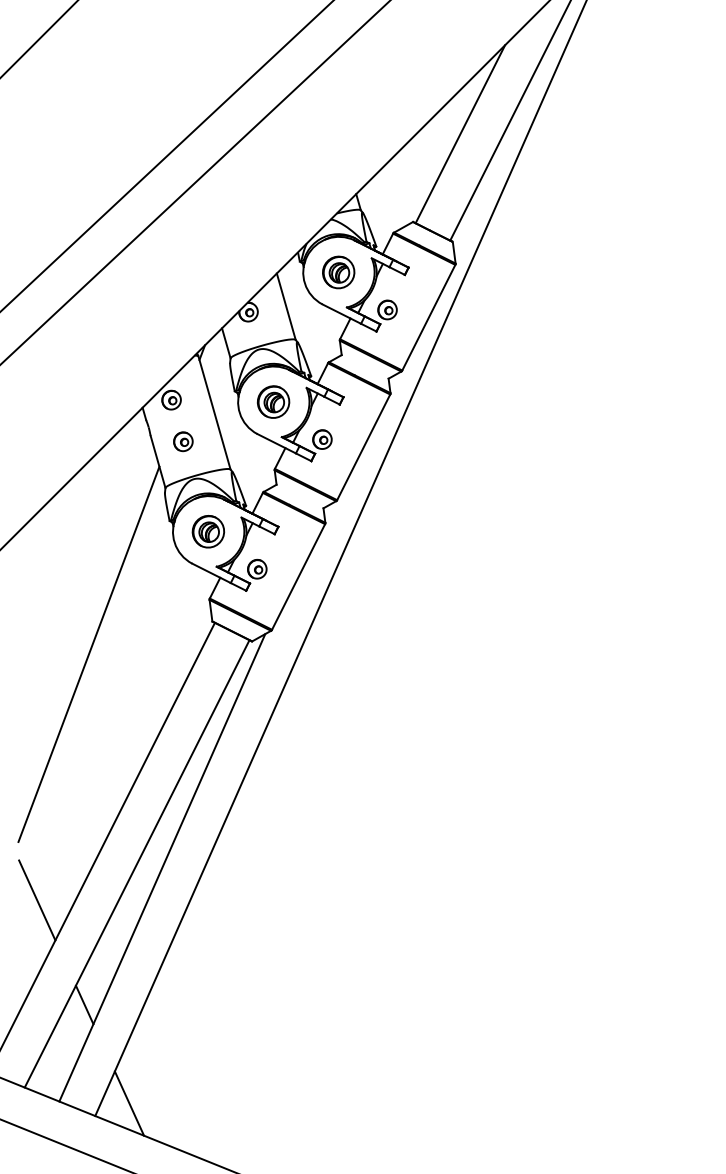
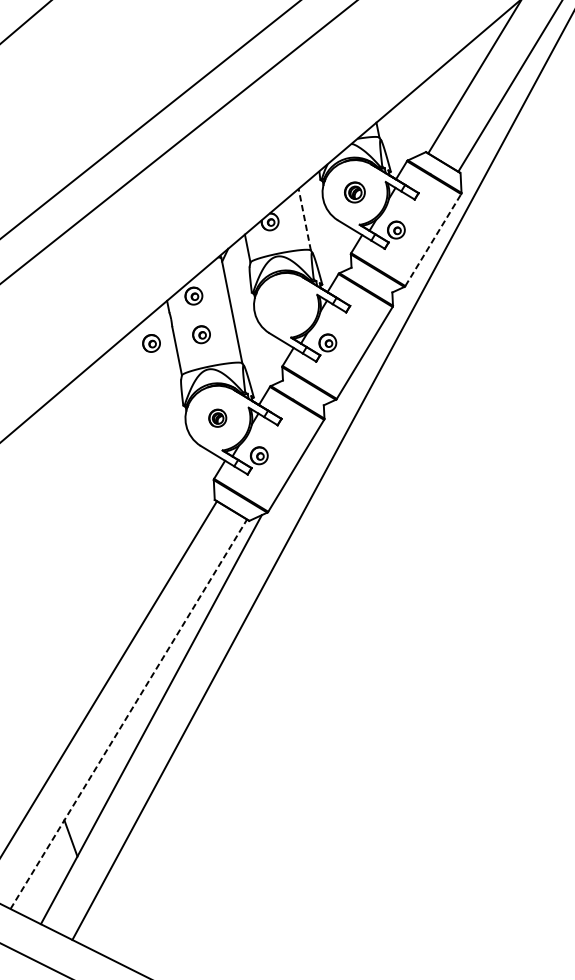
part: (338, 272) -> (354, 192), size x0.7
line: (286, 306) -> (304, 219), solid -> dashed
line: (429, 317) -> (433, 239), solid -> dashed
part: (273, 401) -> (286, 304), removed
part: (129, 455) -> (151, 343), added
part: (208, 531) -> (217, 417), size x0.6
line: (88, 654) -> (99, 520), removed
line: (137, 863) -> (129, 713), solid -> dashed
line: (37, 900) -> (35, 740), removed
line: (129, 1103) -> (104, 931), removed

